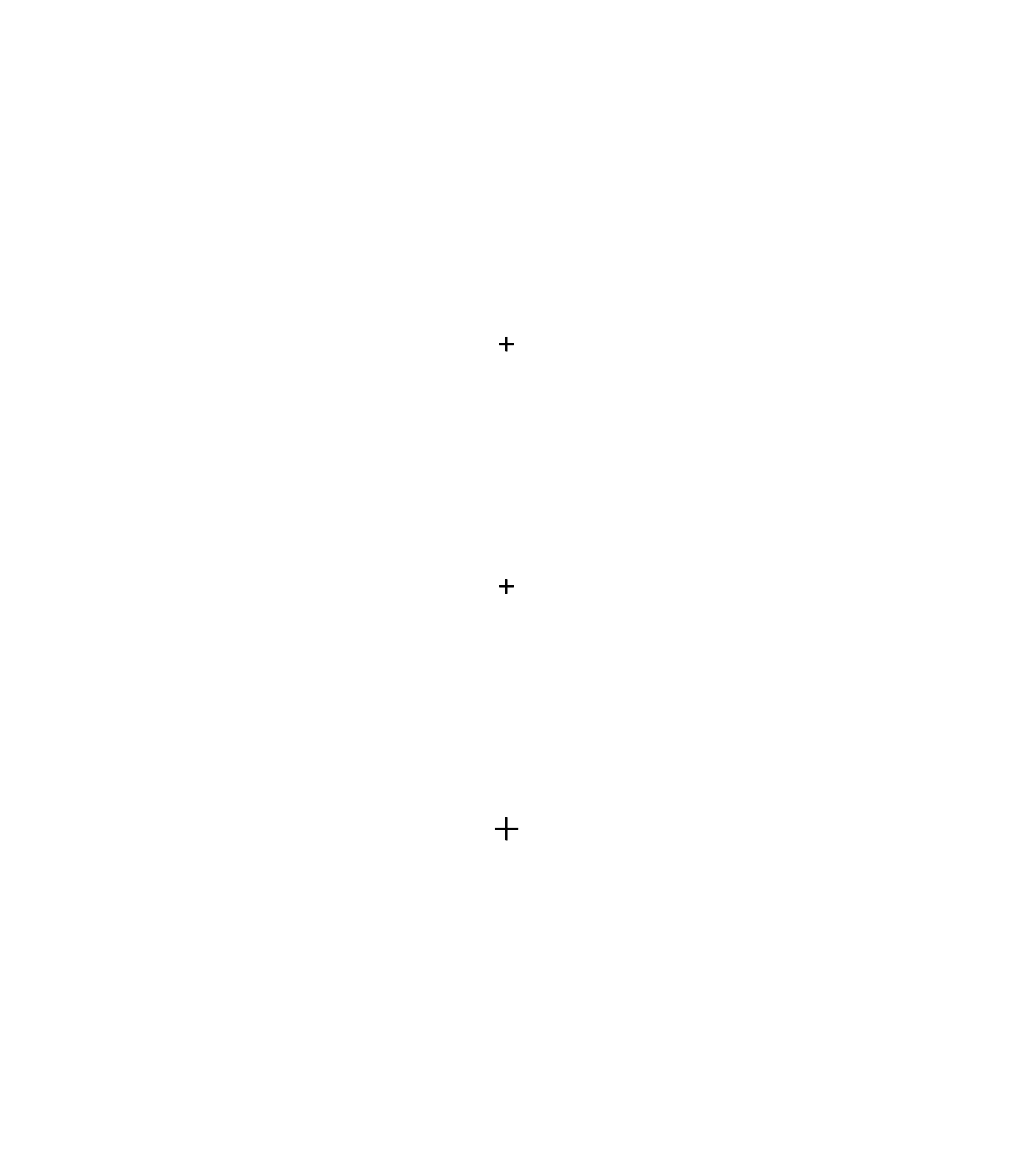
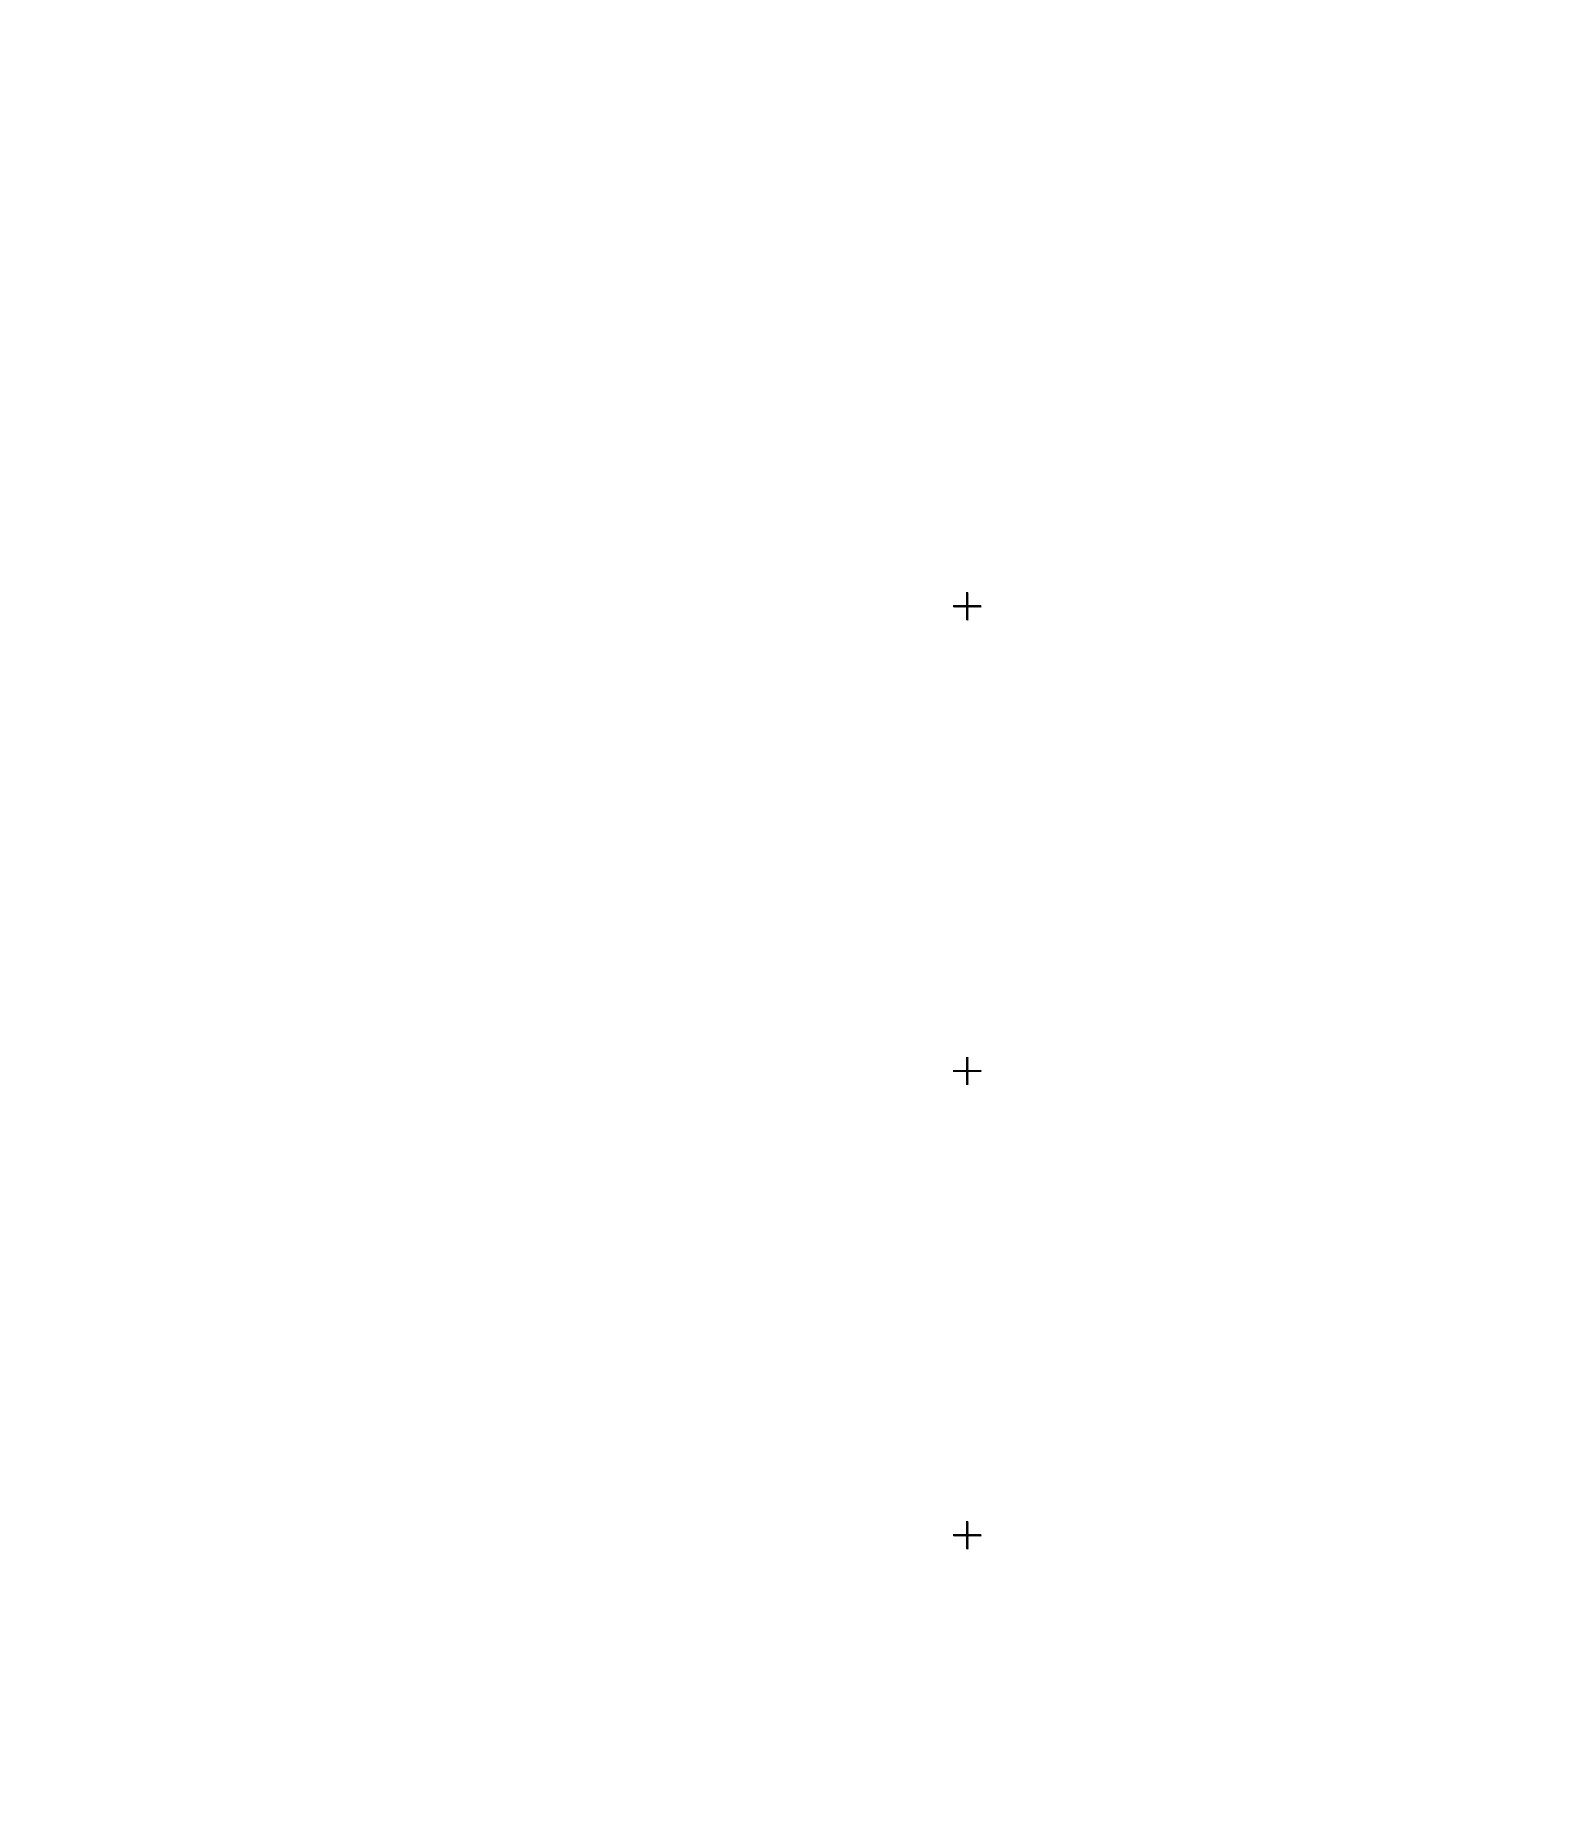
part: (506, 828) -> (967, 1534), size x0.62

